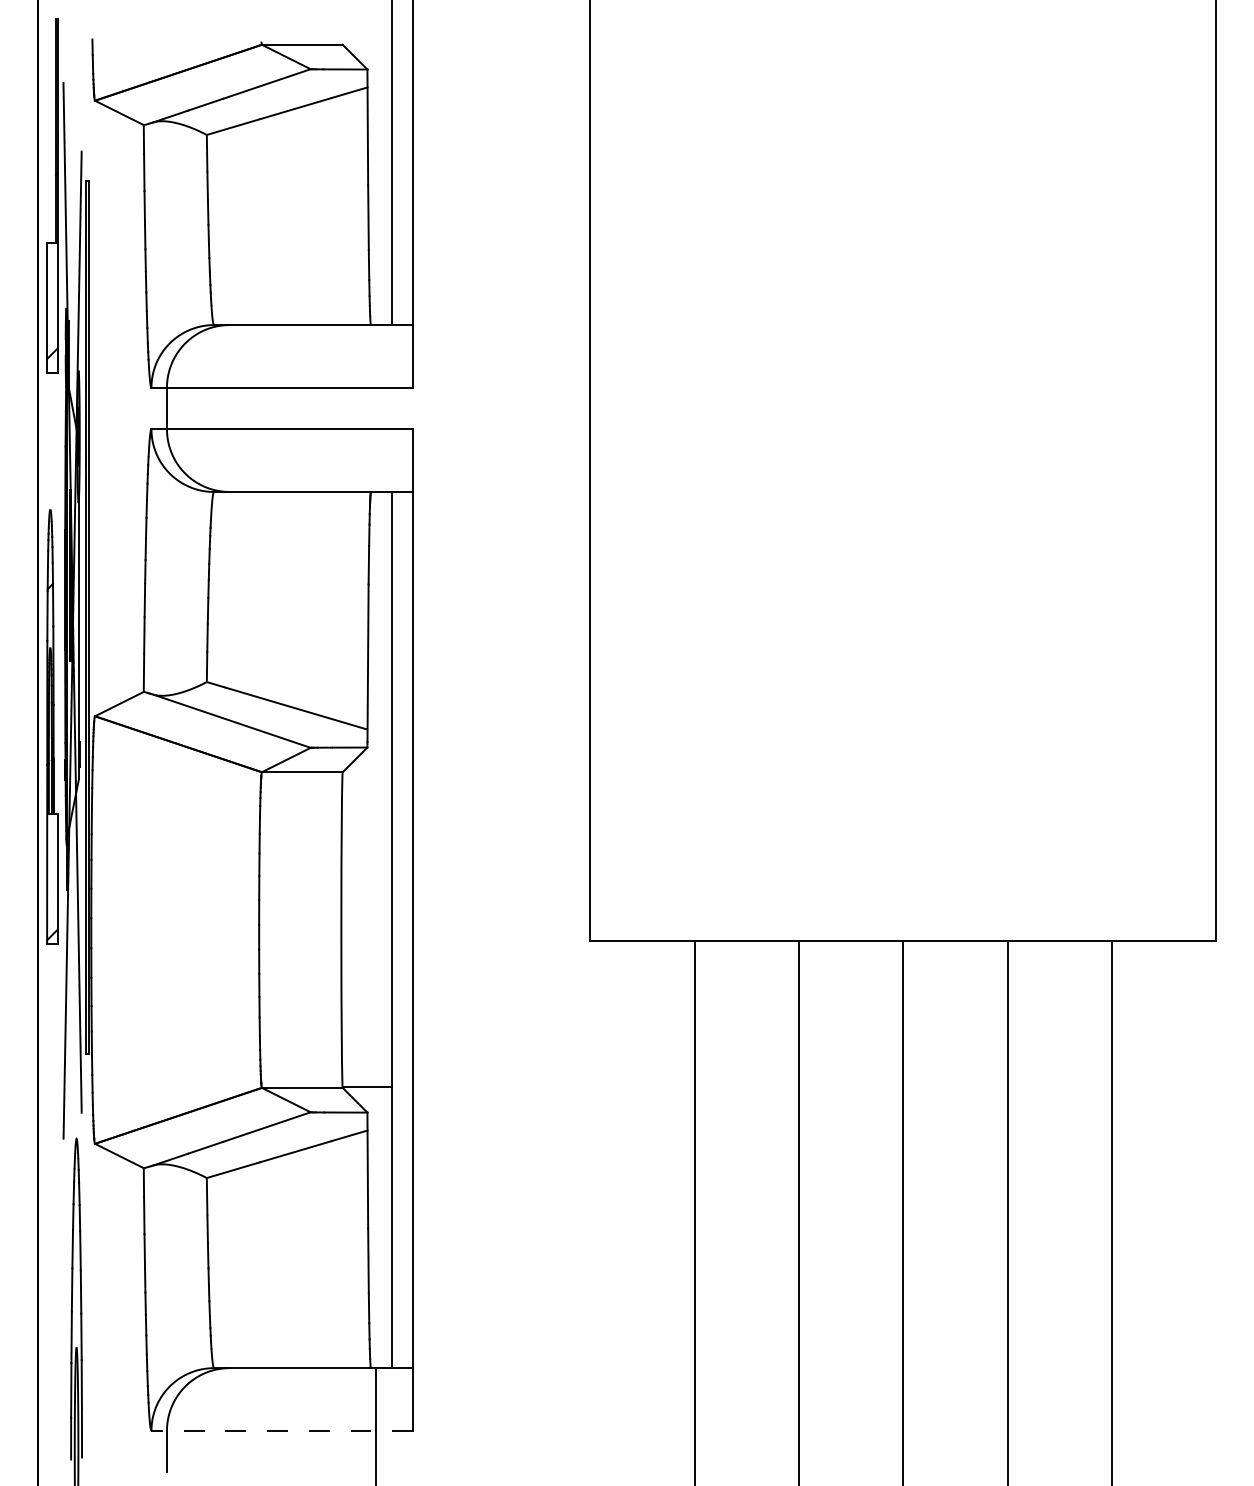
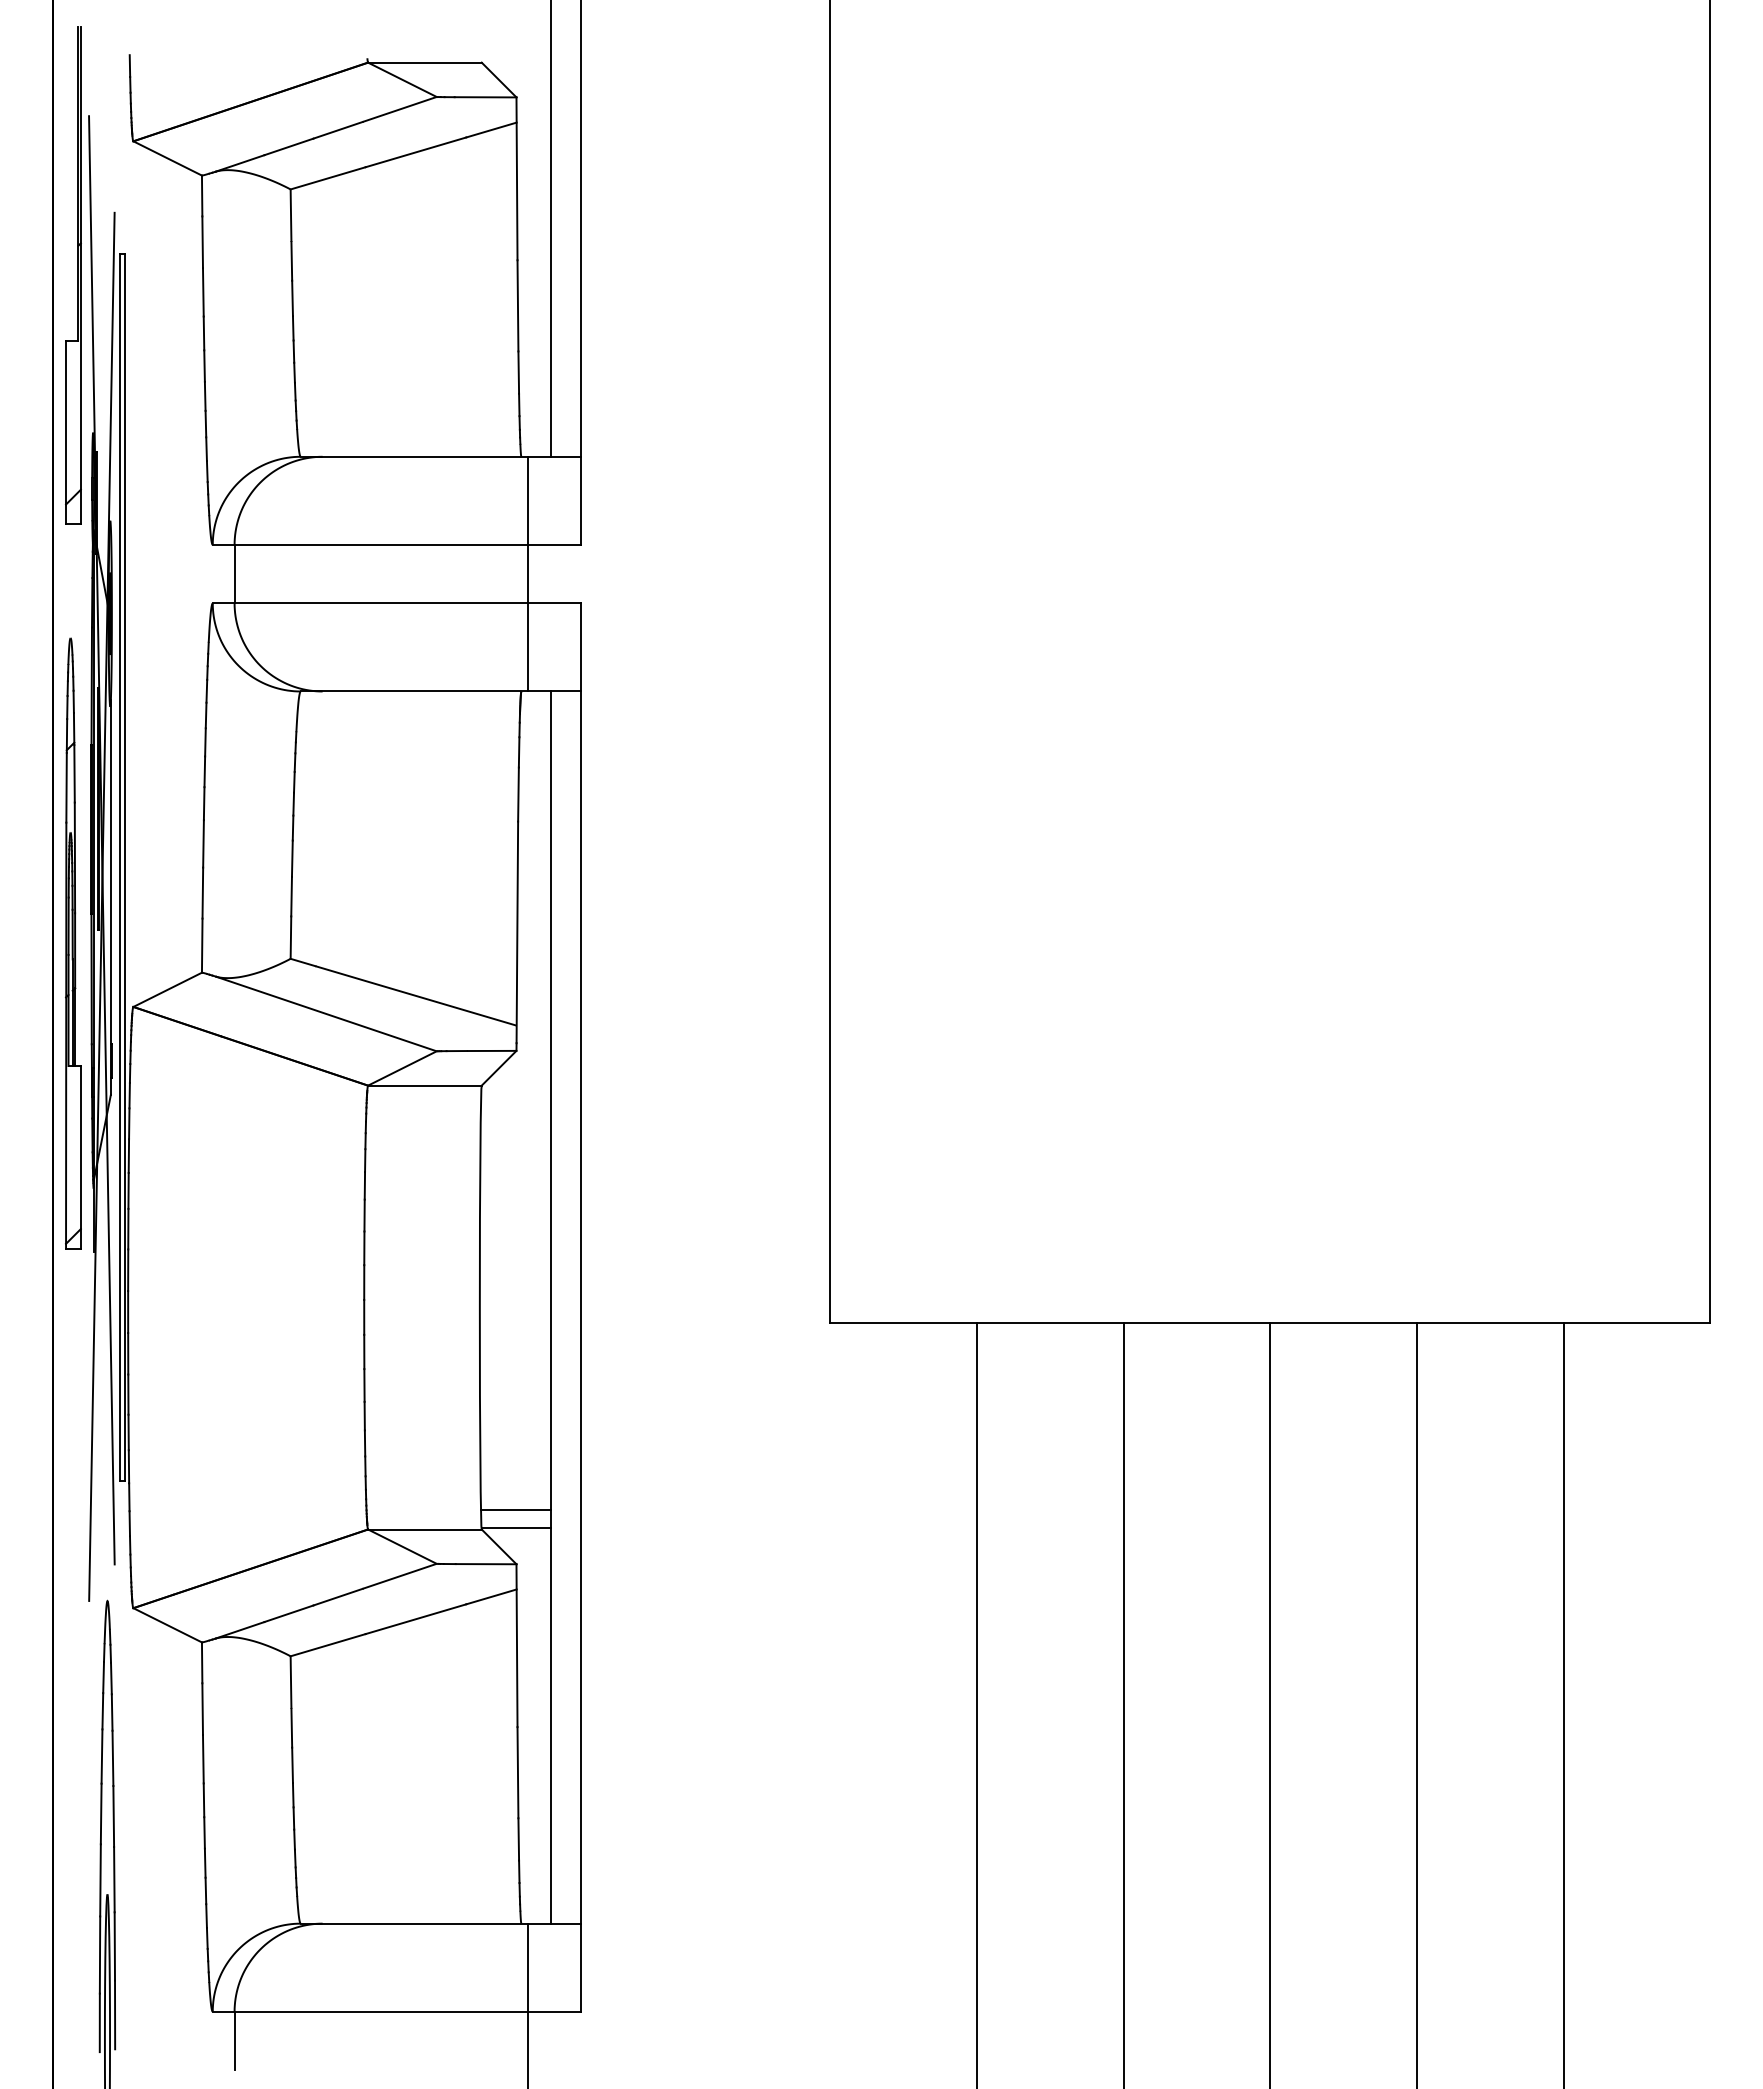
line: (375, 408) -> (527, 573), added
part: (52, 726) -> (73, 943), moved
line: (366, 1074) -> (515, 1510), added
line: (282, 1430) -> (396, 2011), dashed -> solid

